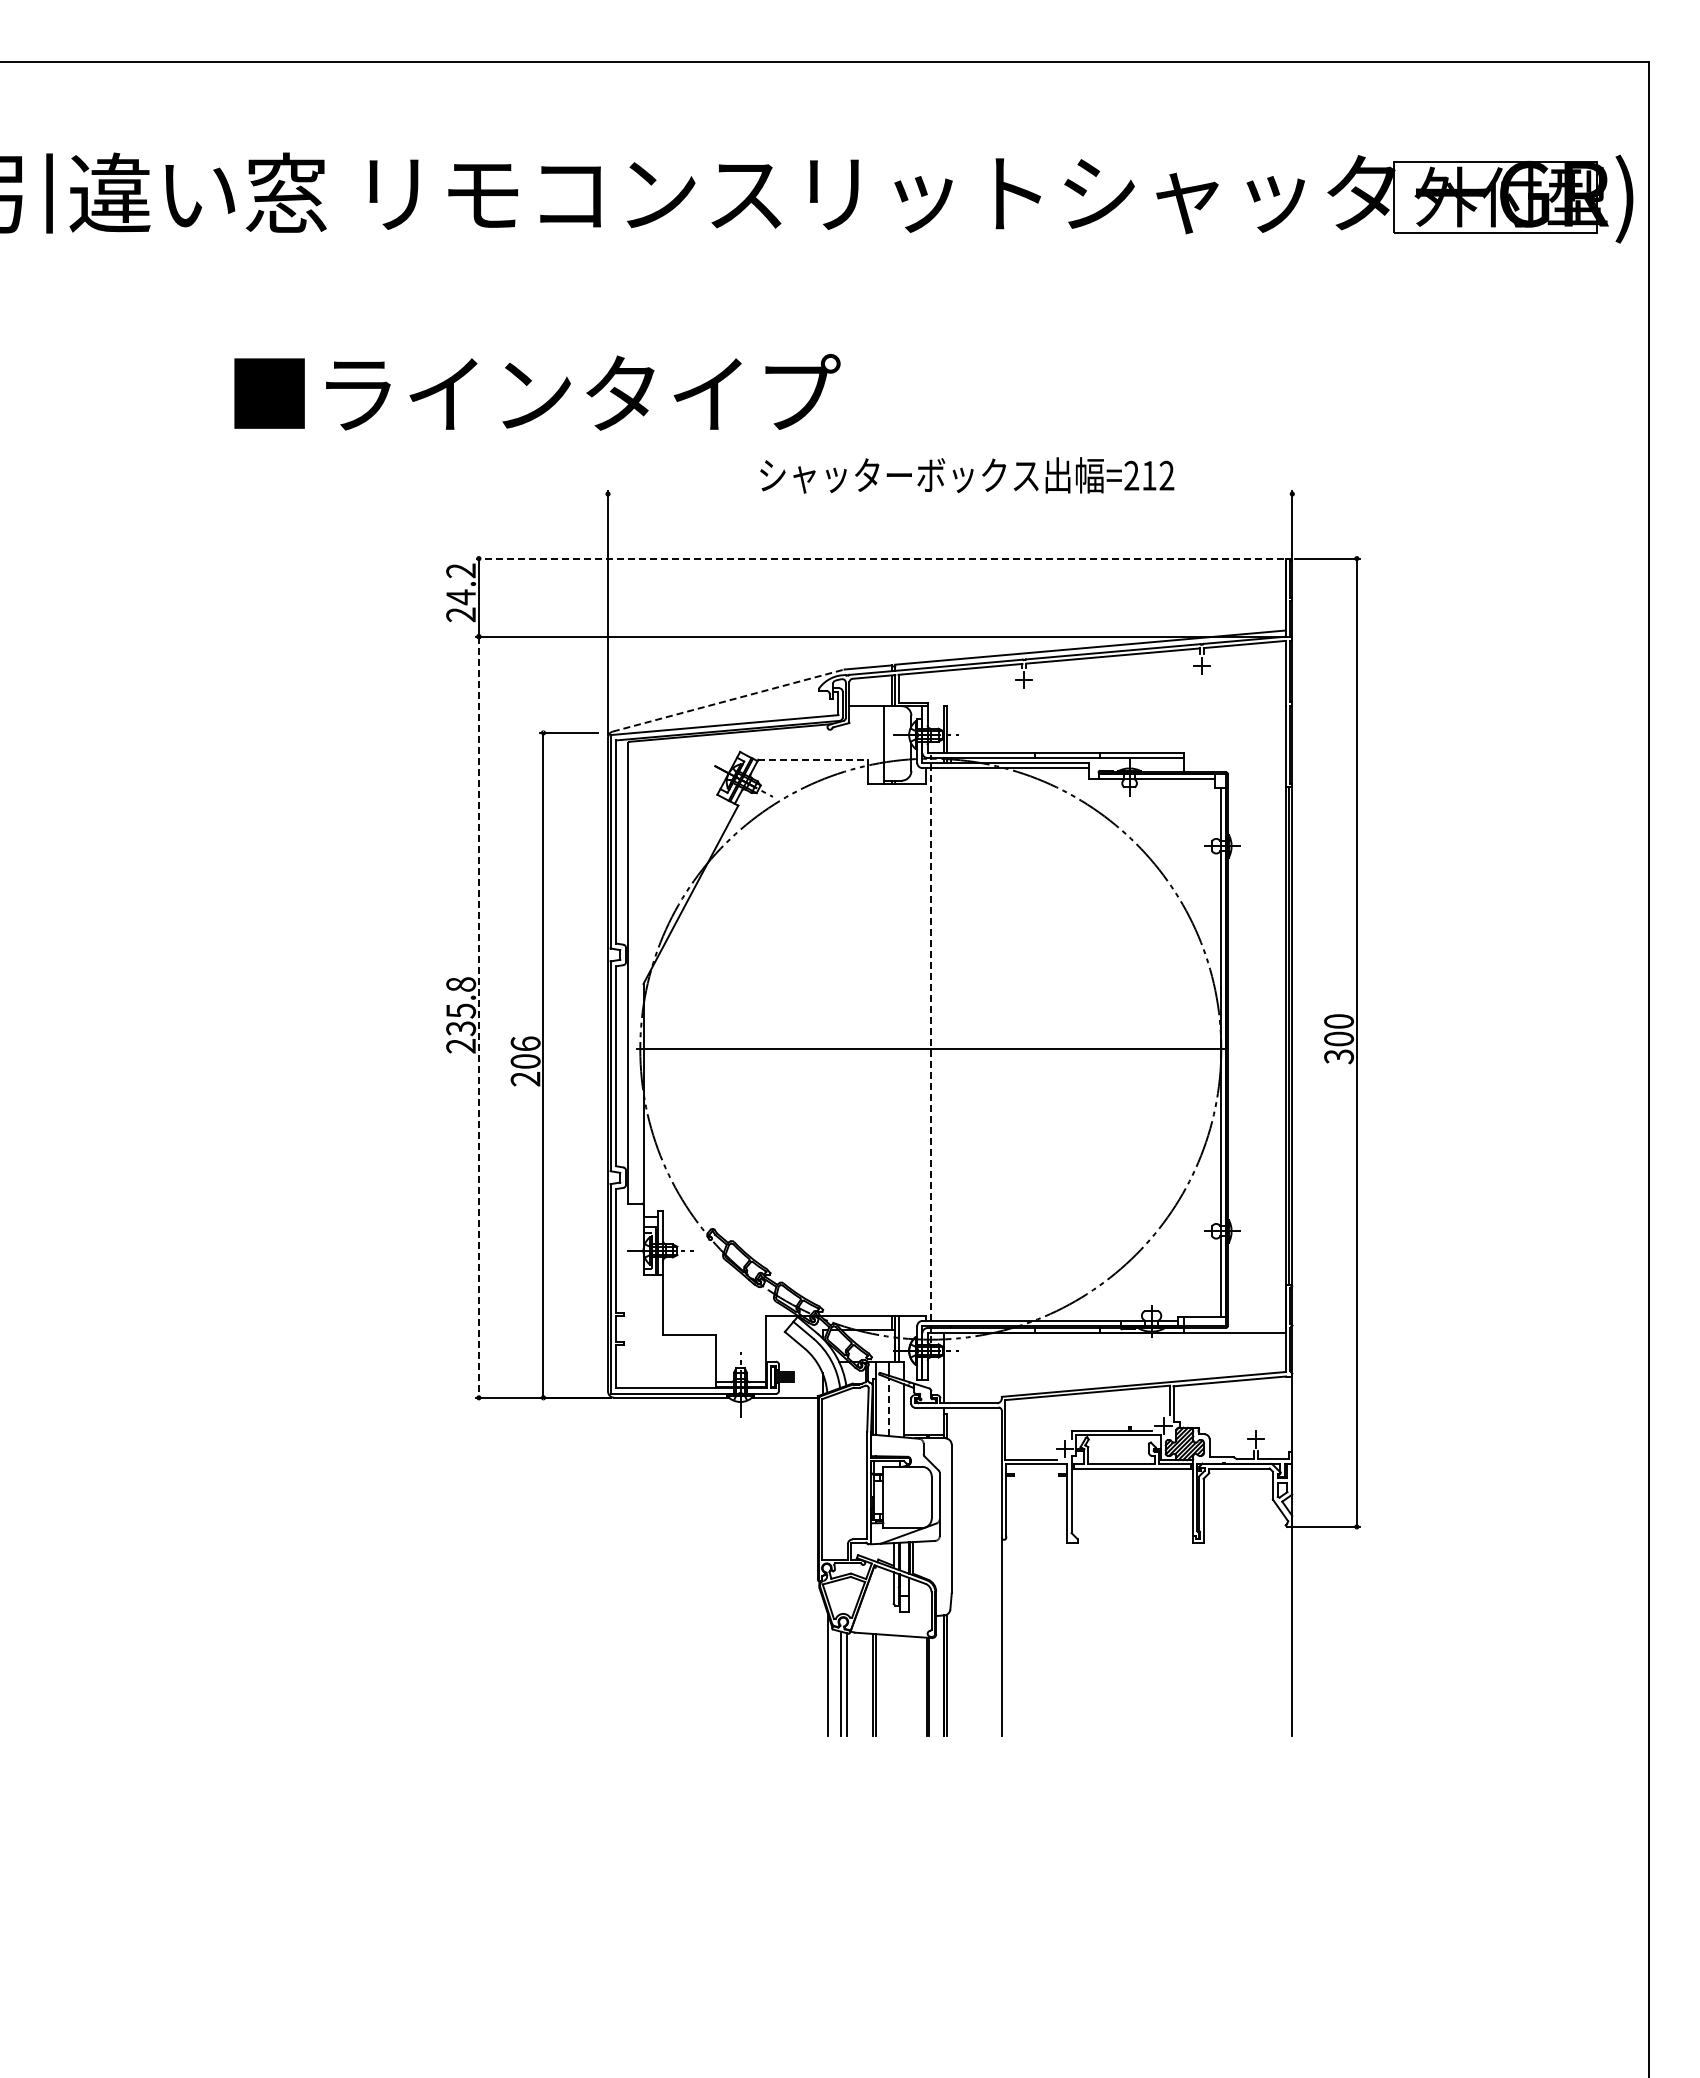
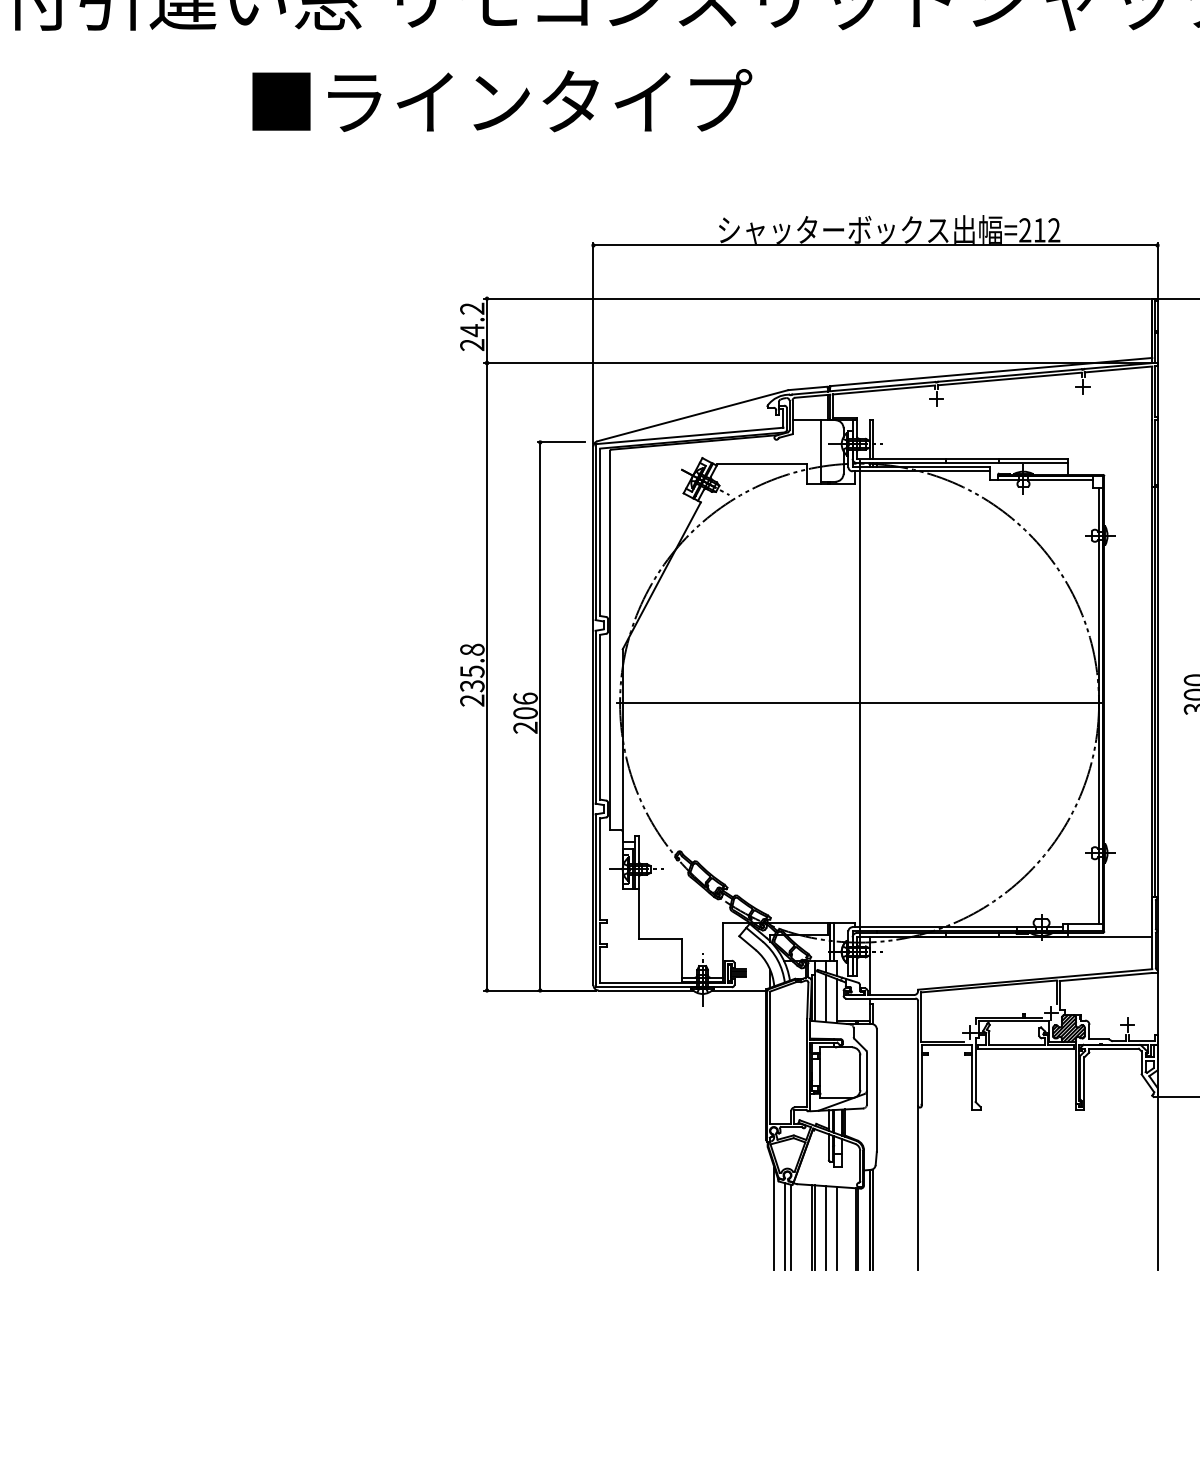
text: (537, 392) -> (502, 100), moved
line: (950, 494) -> (875, 245), added
line: (879, 558) -> (817, 298), dashed -> solid
line: (728, 700) -> (692, 415), dashed -> solid
line: (812, 759) -> (762, 464), dashed -> solid
line: (478, 1017) -> (486, 676), dashed -> solid
line: (930, 1049) -> (859, 703), dashed -> solid
line: (889, 1407) -> (825, 998), dashed -> solid
line: (889, 1685) -> (825, 1227), added
line: (904, 1686) -> (837, 1228), added

